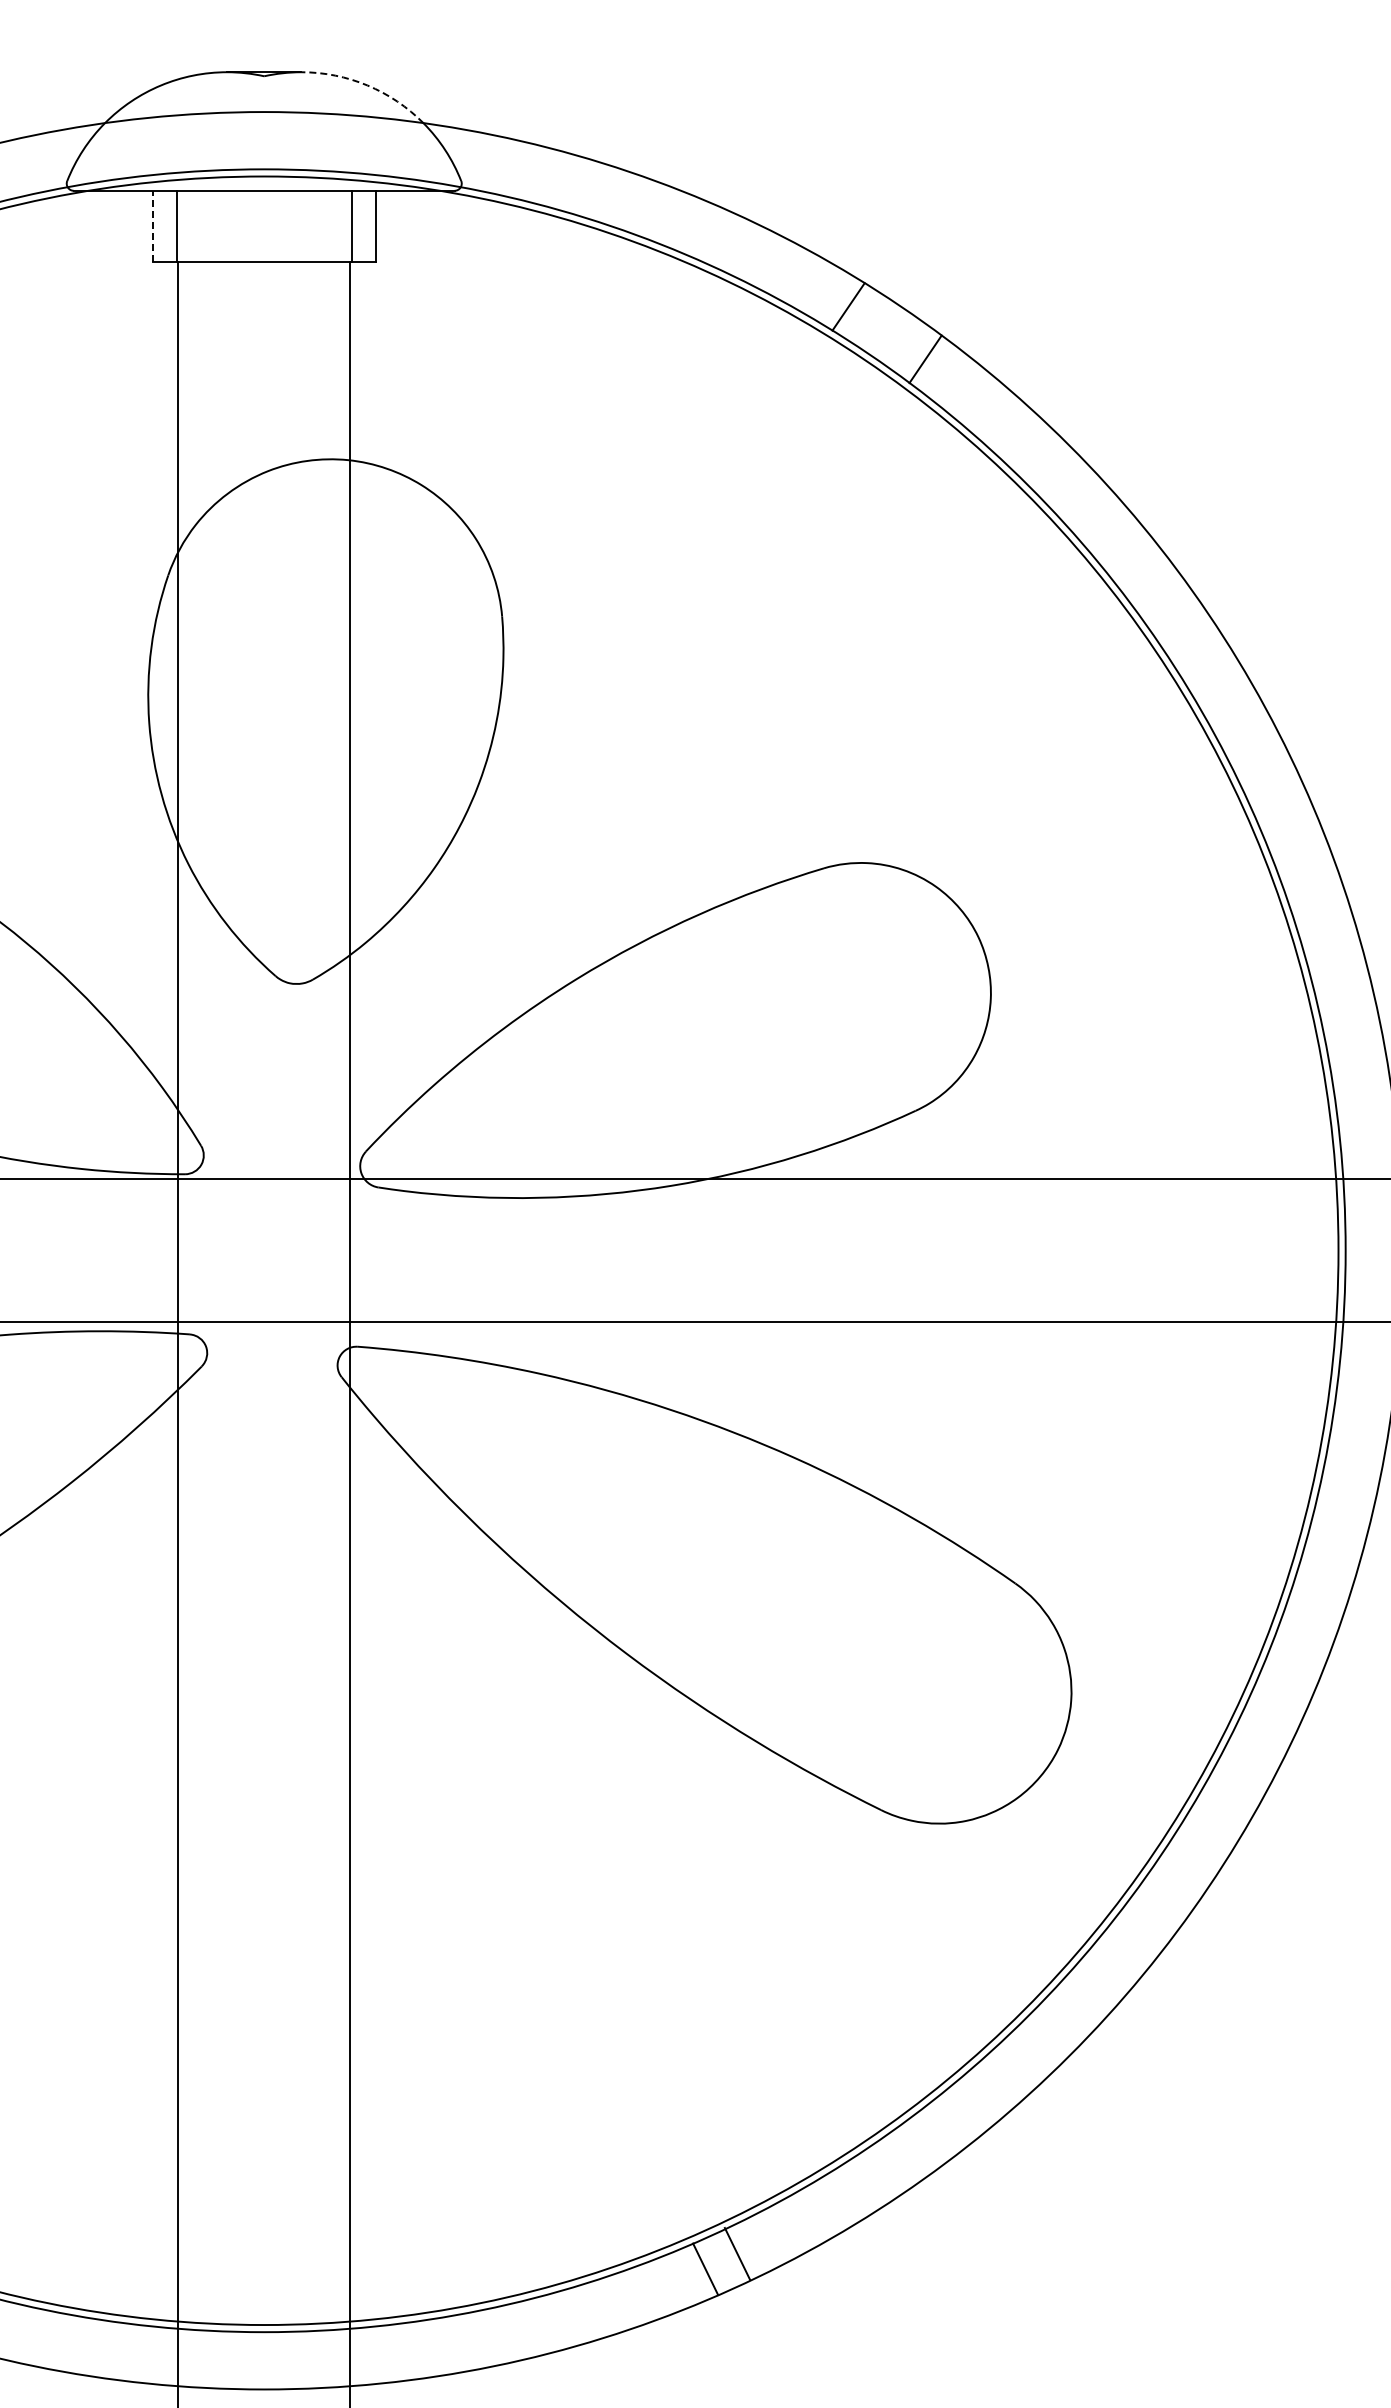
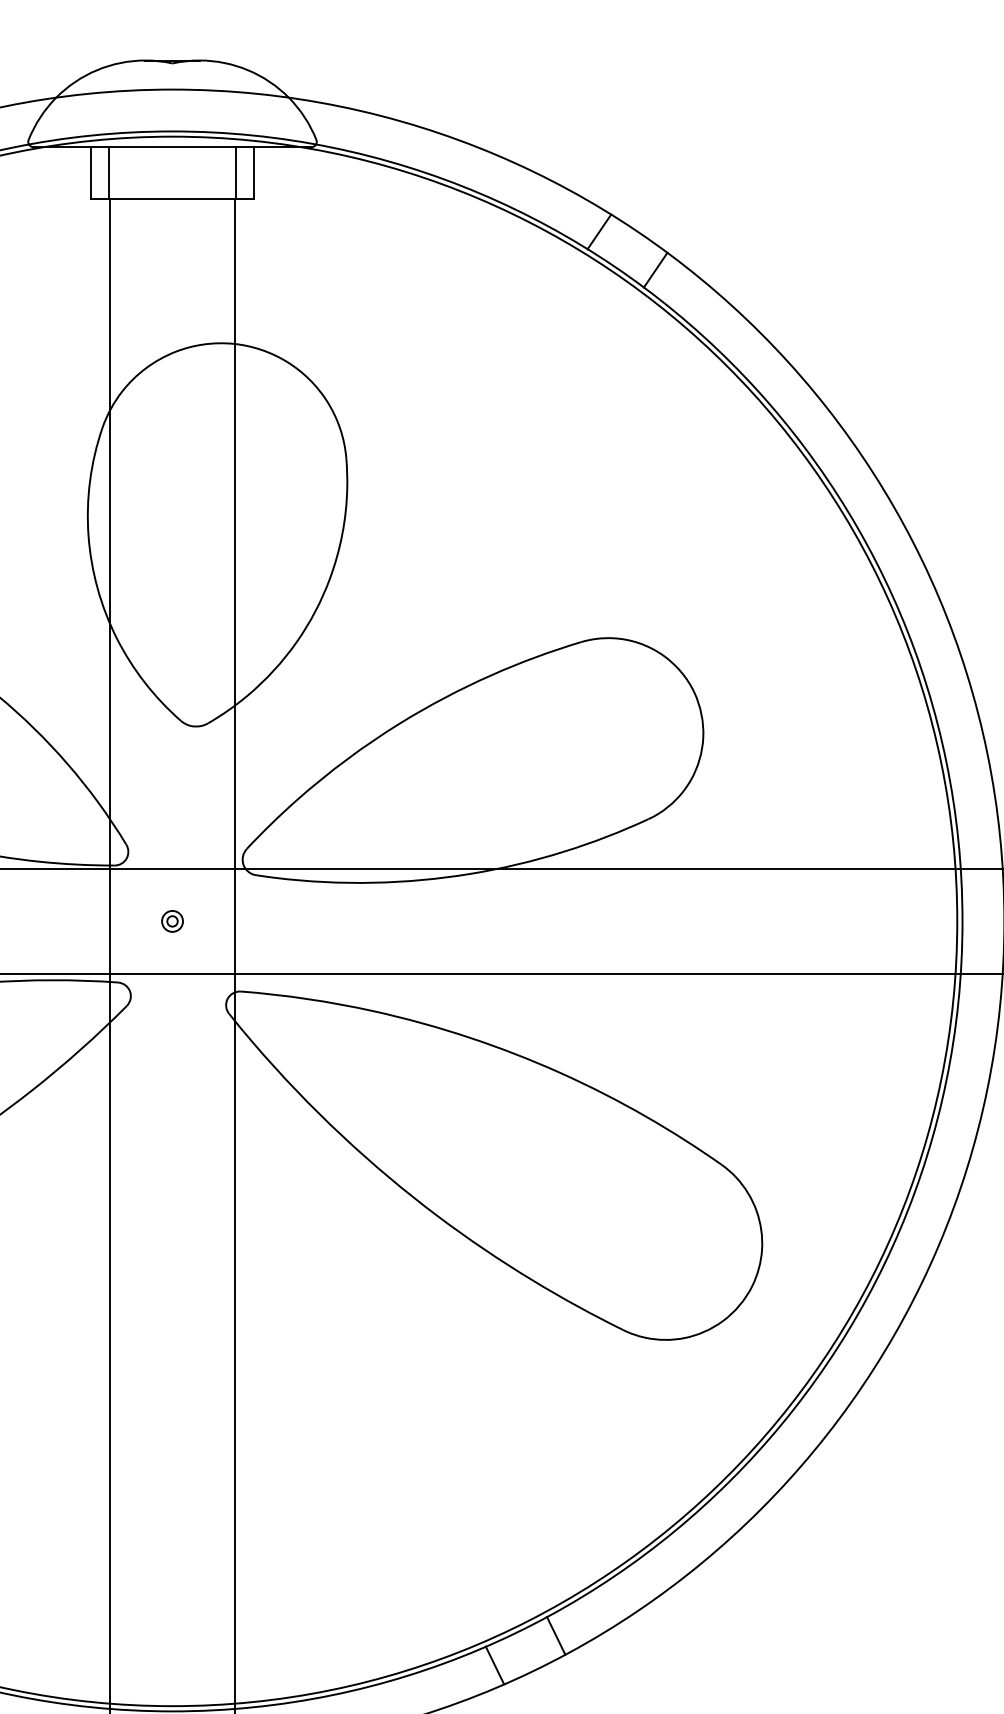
arc: (367, 85) -> (247, 70), dashed -> solid
line: (152, 226) -> (90, 173), dashed -> solid
part: (264, 1250) -> (172, 921), added
line: (736, 2253) -> (555, 1635), moved

